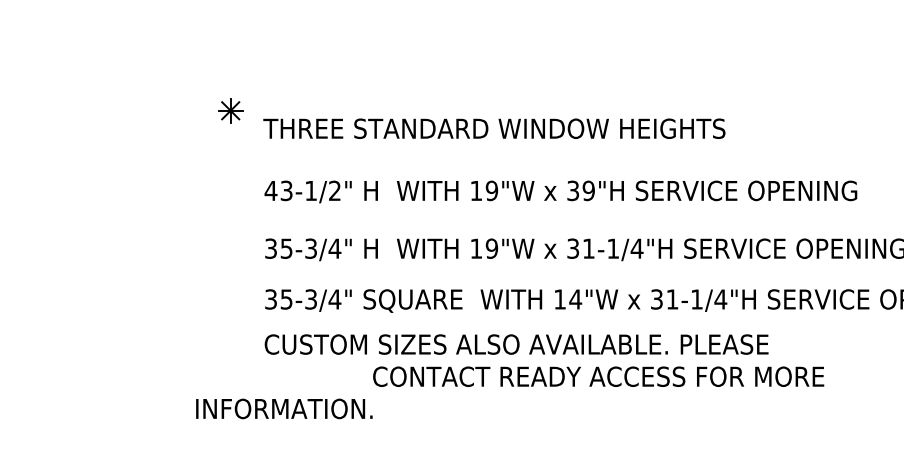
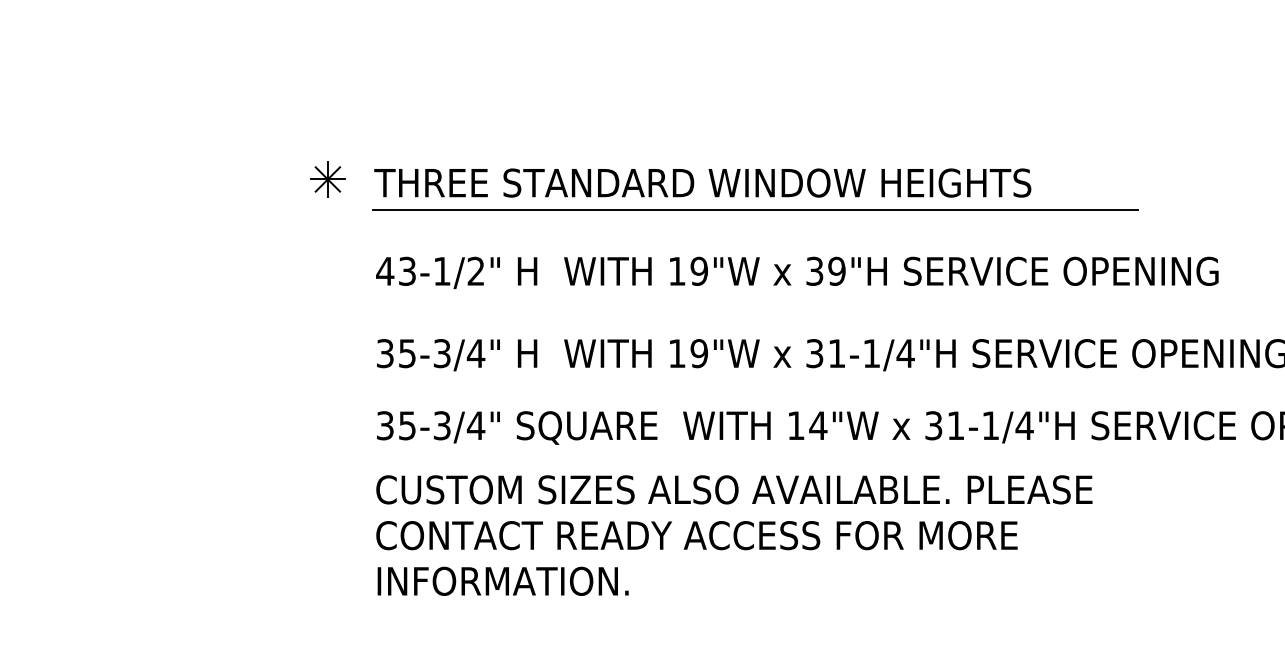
part: (230, 110) -> (327, 179), moved
line: (530, 147) -> (754, 209), added
text: (598, 376) -> (696, 535), moved
text: (283, 408) -> (502, 580), moved

